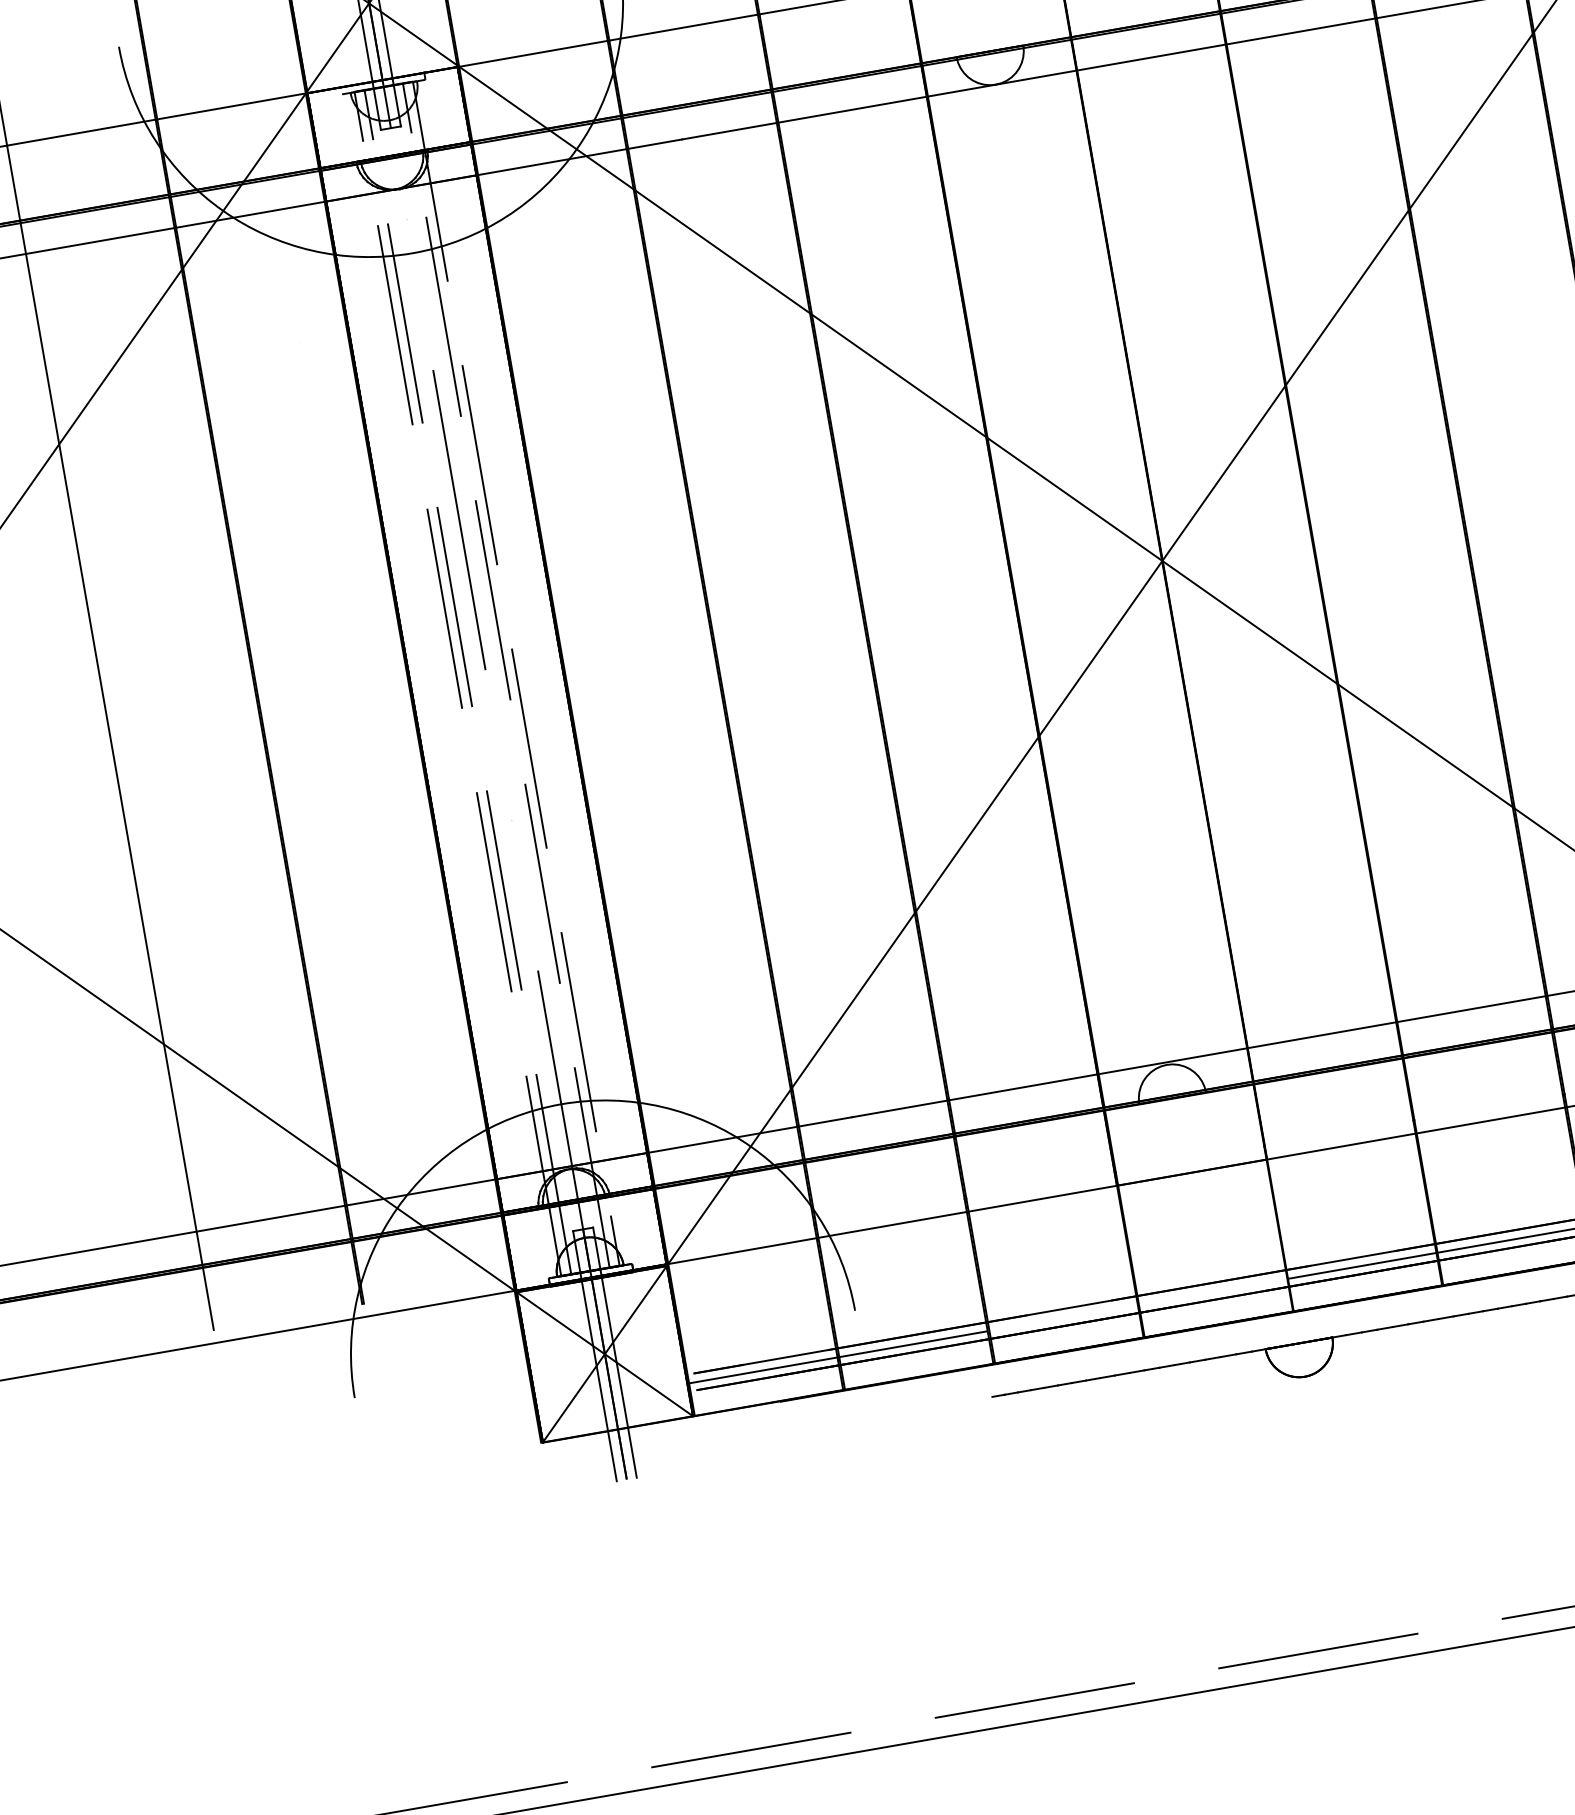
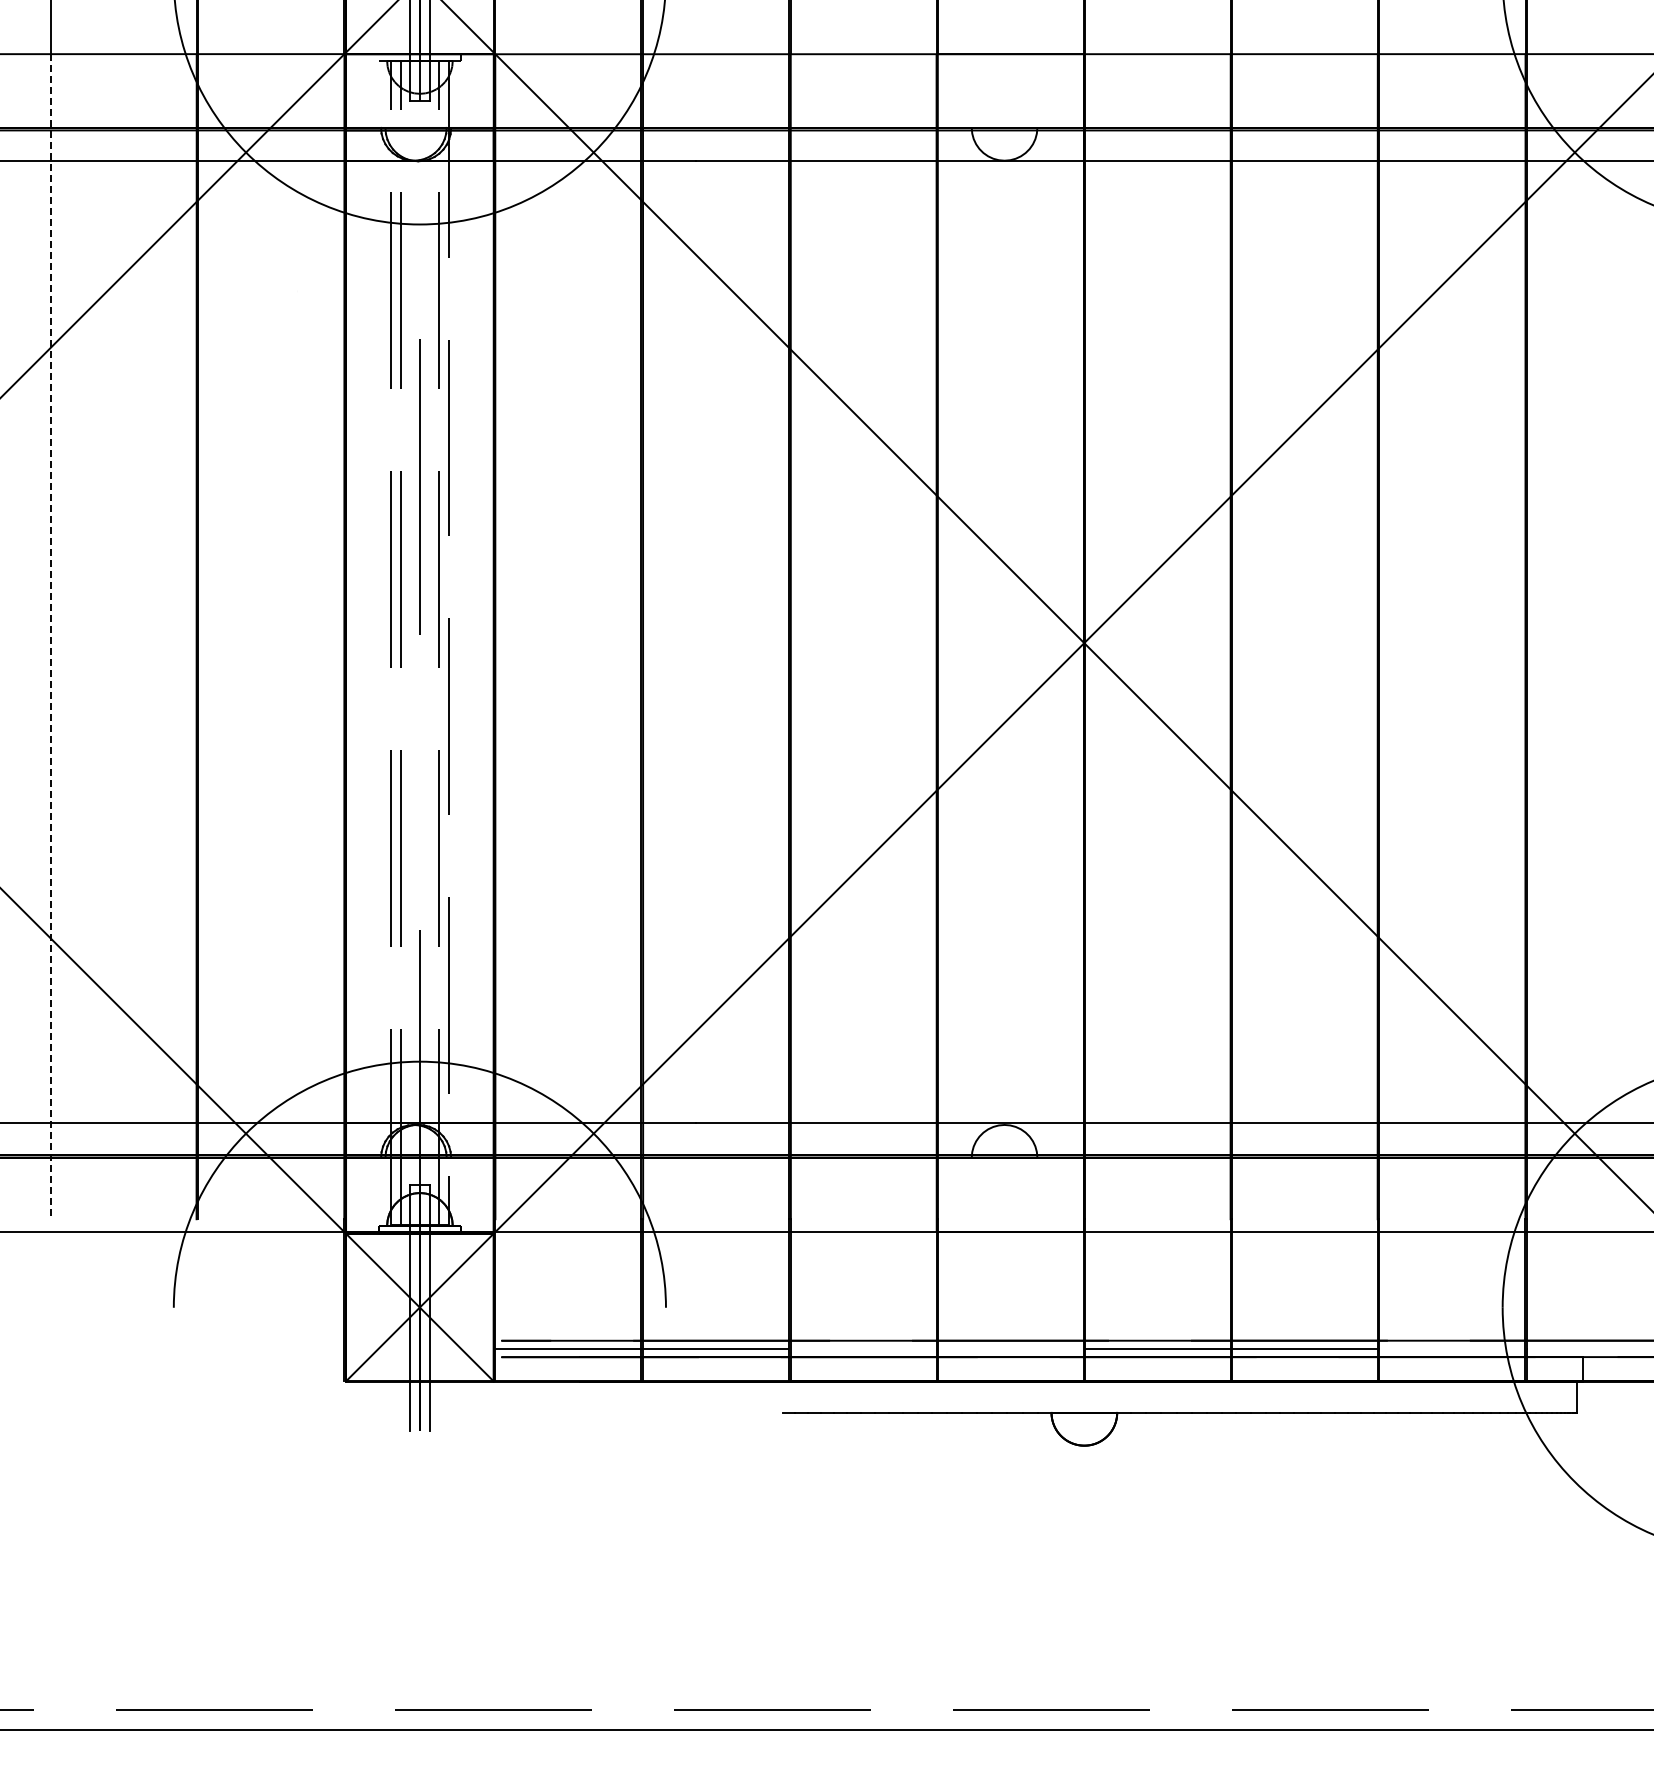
line: (110, 738) -> (50, 637), solid -> dashed

